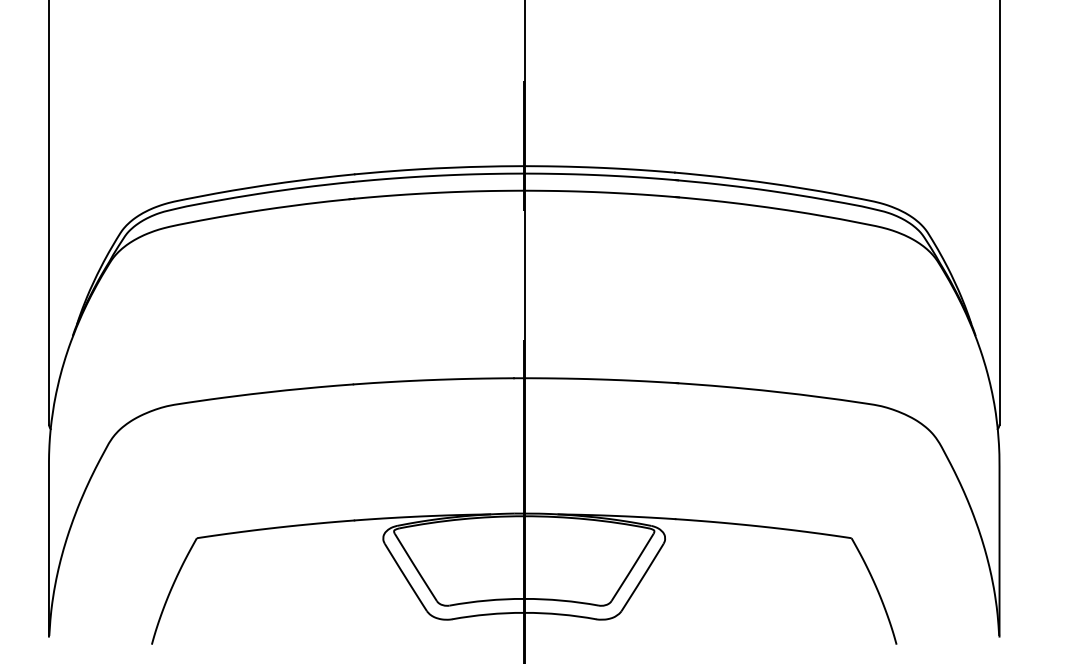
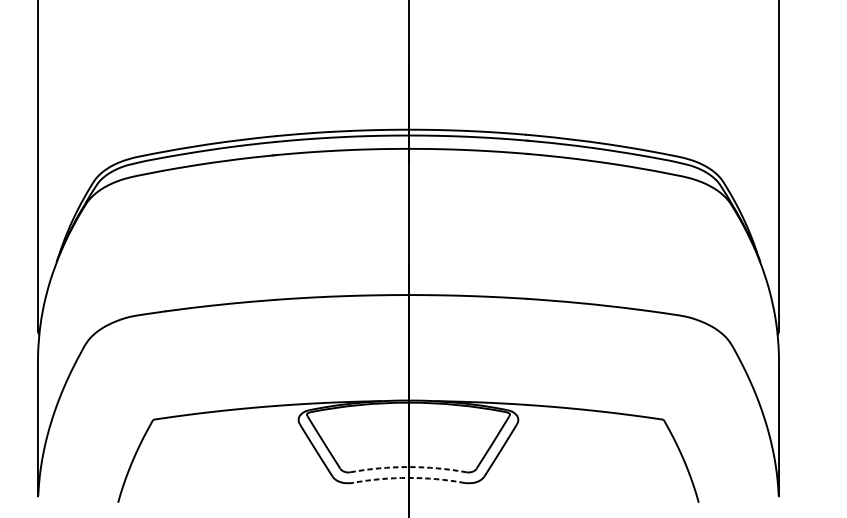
arc: (524, 598) -> (408, 466), solid -> dashed
arc: (524, 612) -> (408, 477), solid -> dashed

